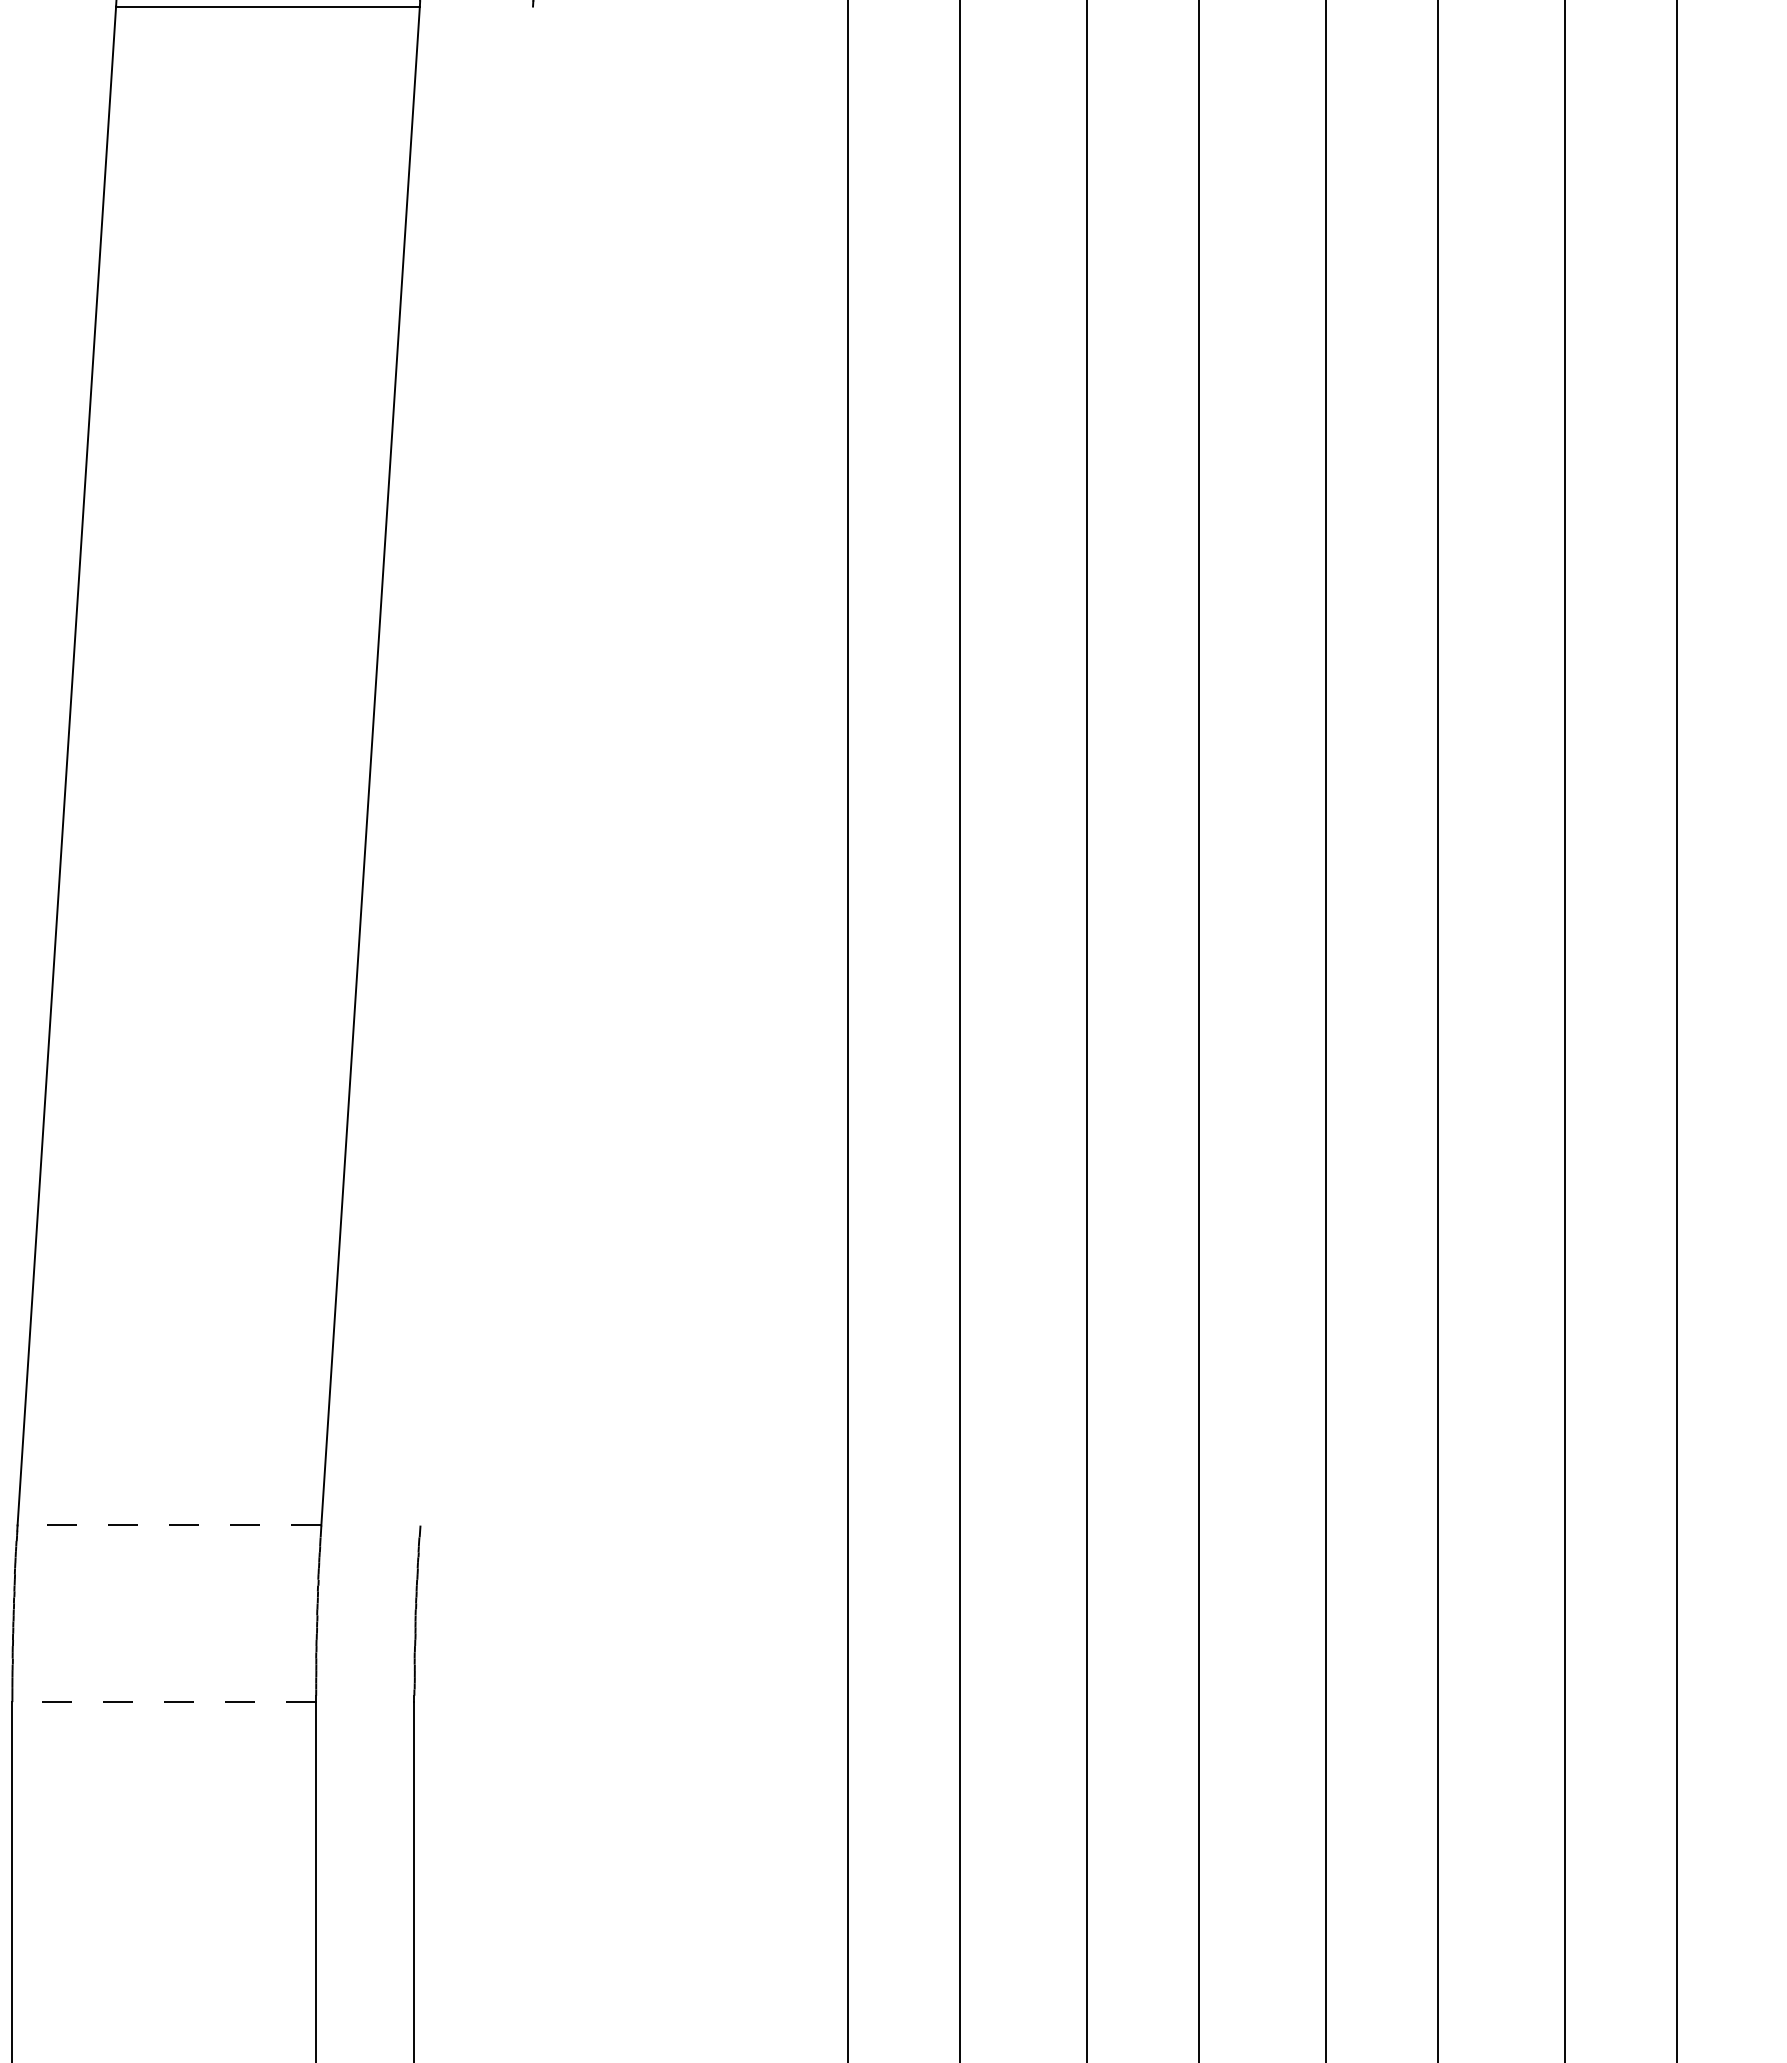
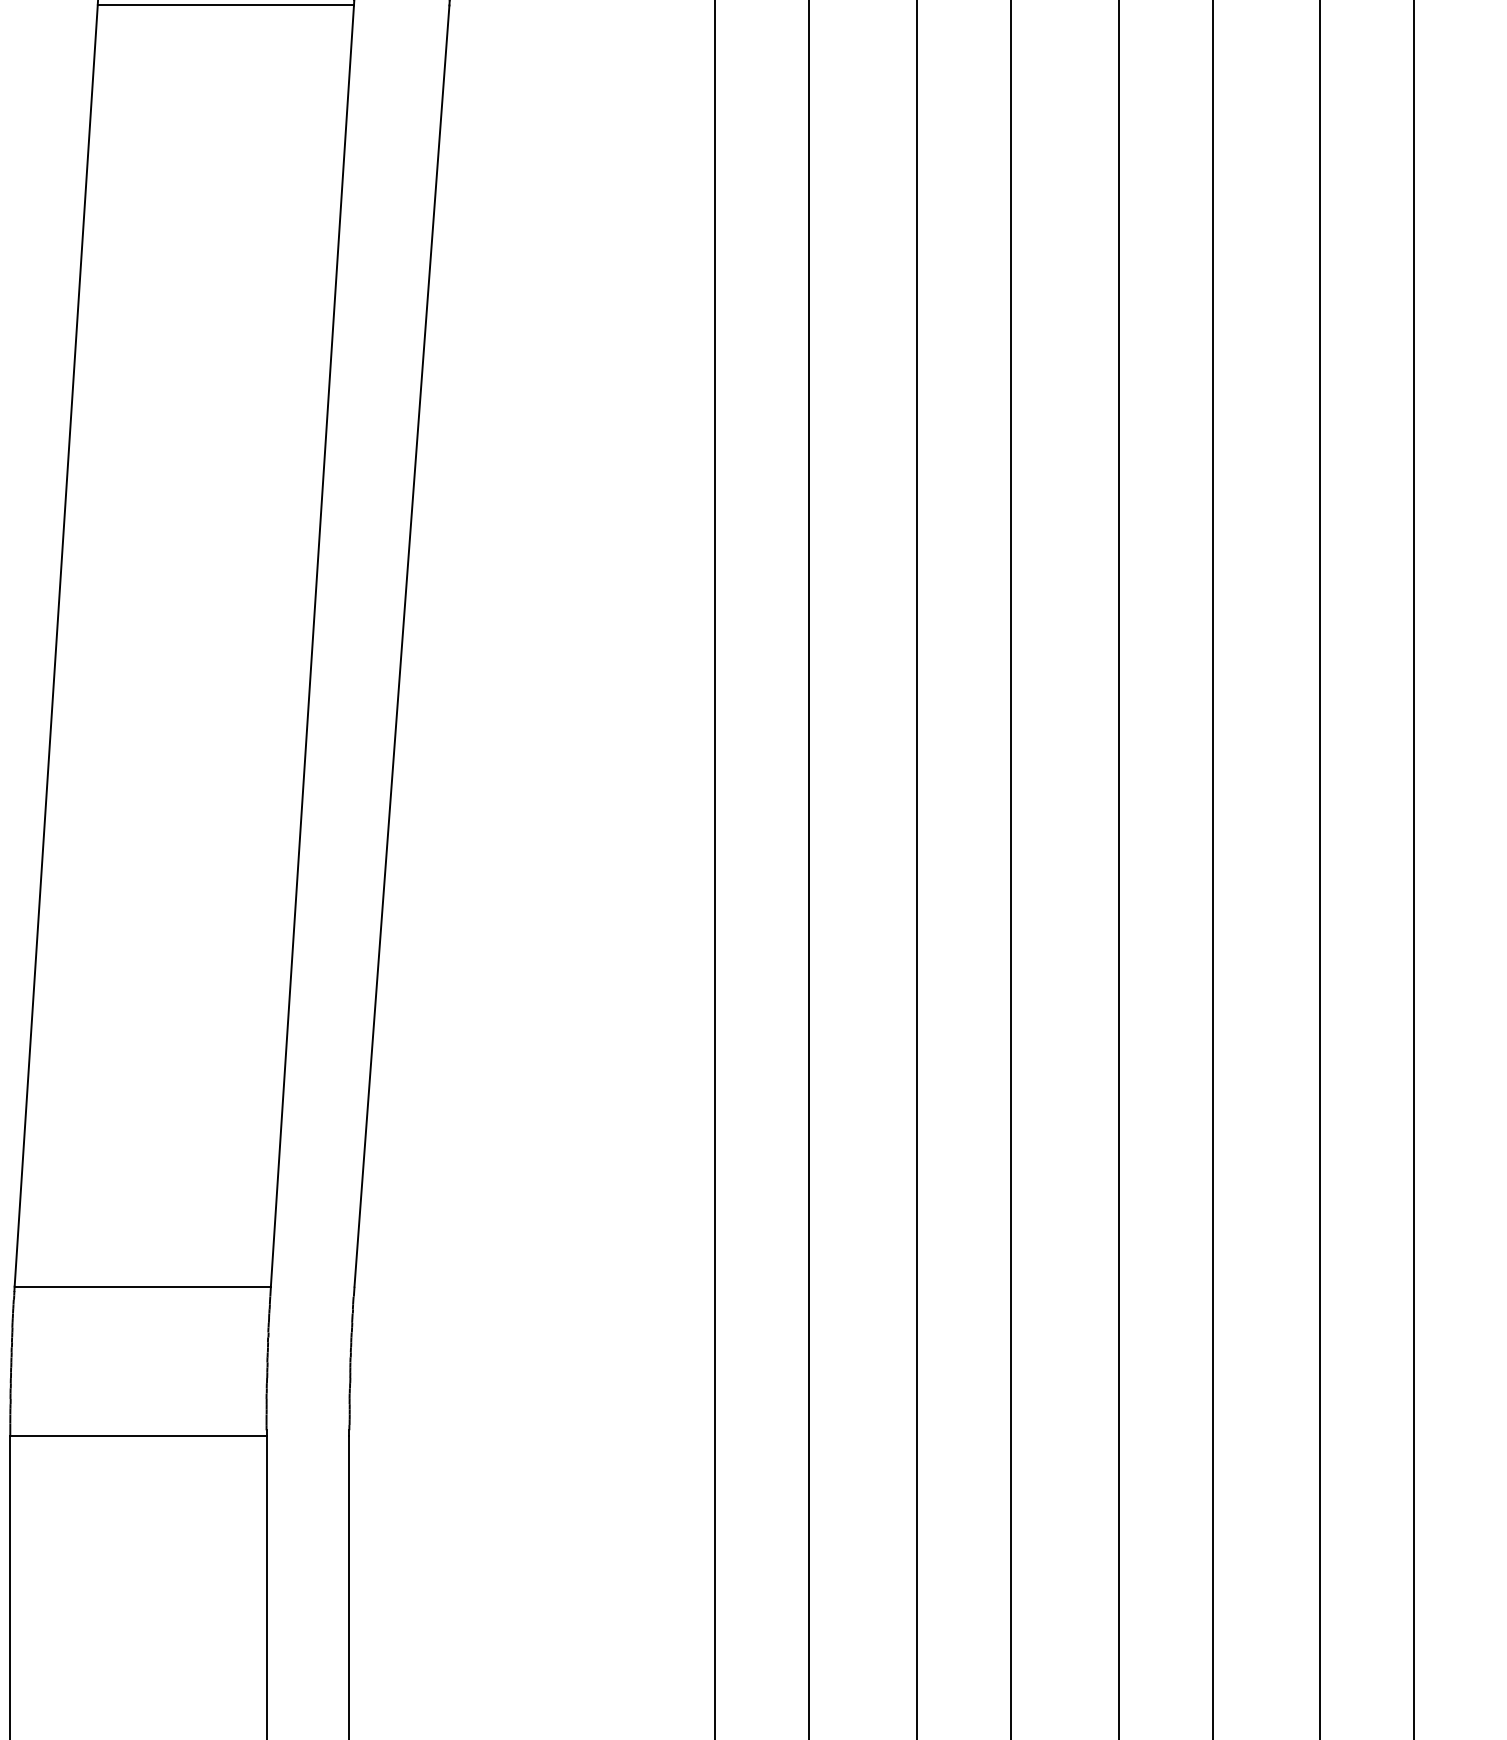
line: (476, 765) -> (401, 645), added
line: (169, 1525) -> (142, 1286), dashed -> solid
line: (164, 1702) -> (138, 1435), dashed -> solid

